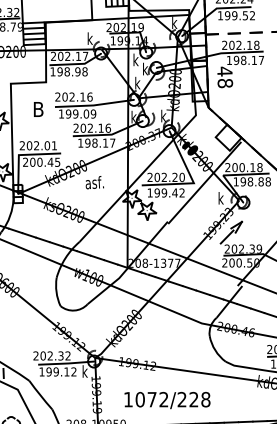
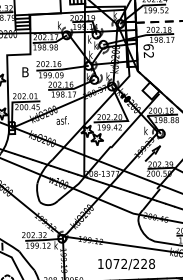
text: (224, 78) -> (148, 51), 48 -> 62
text: (167, 400) -> (126, 264), moved

